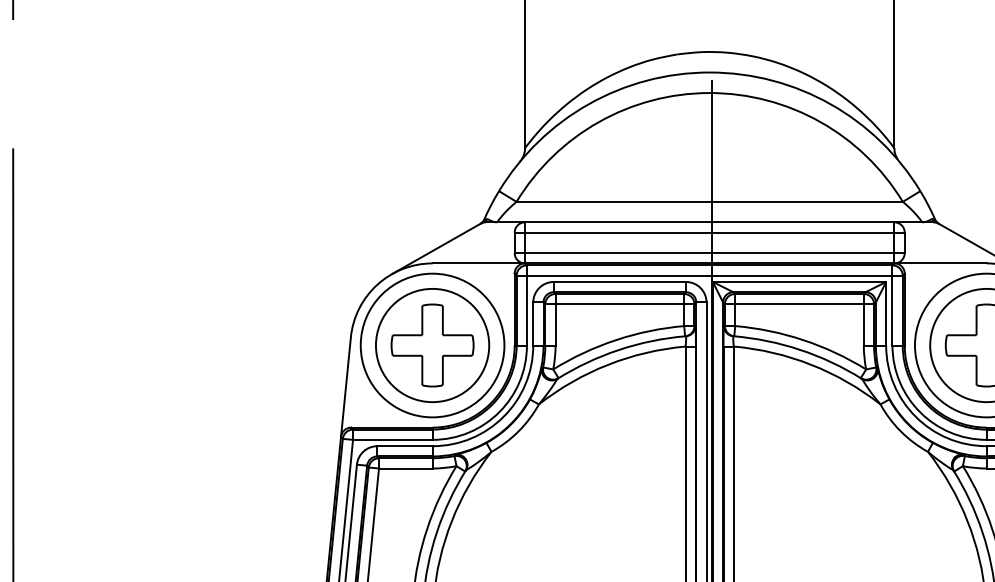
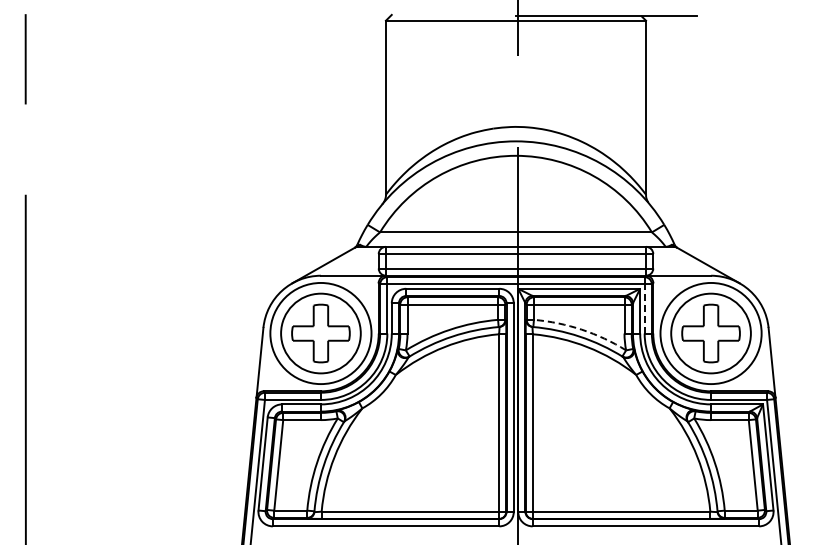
line: (892, 309) -> (644, 308), solid -> dashed
arc: (802, 339) -> (581, 329), solid -> dashed

